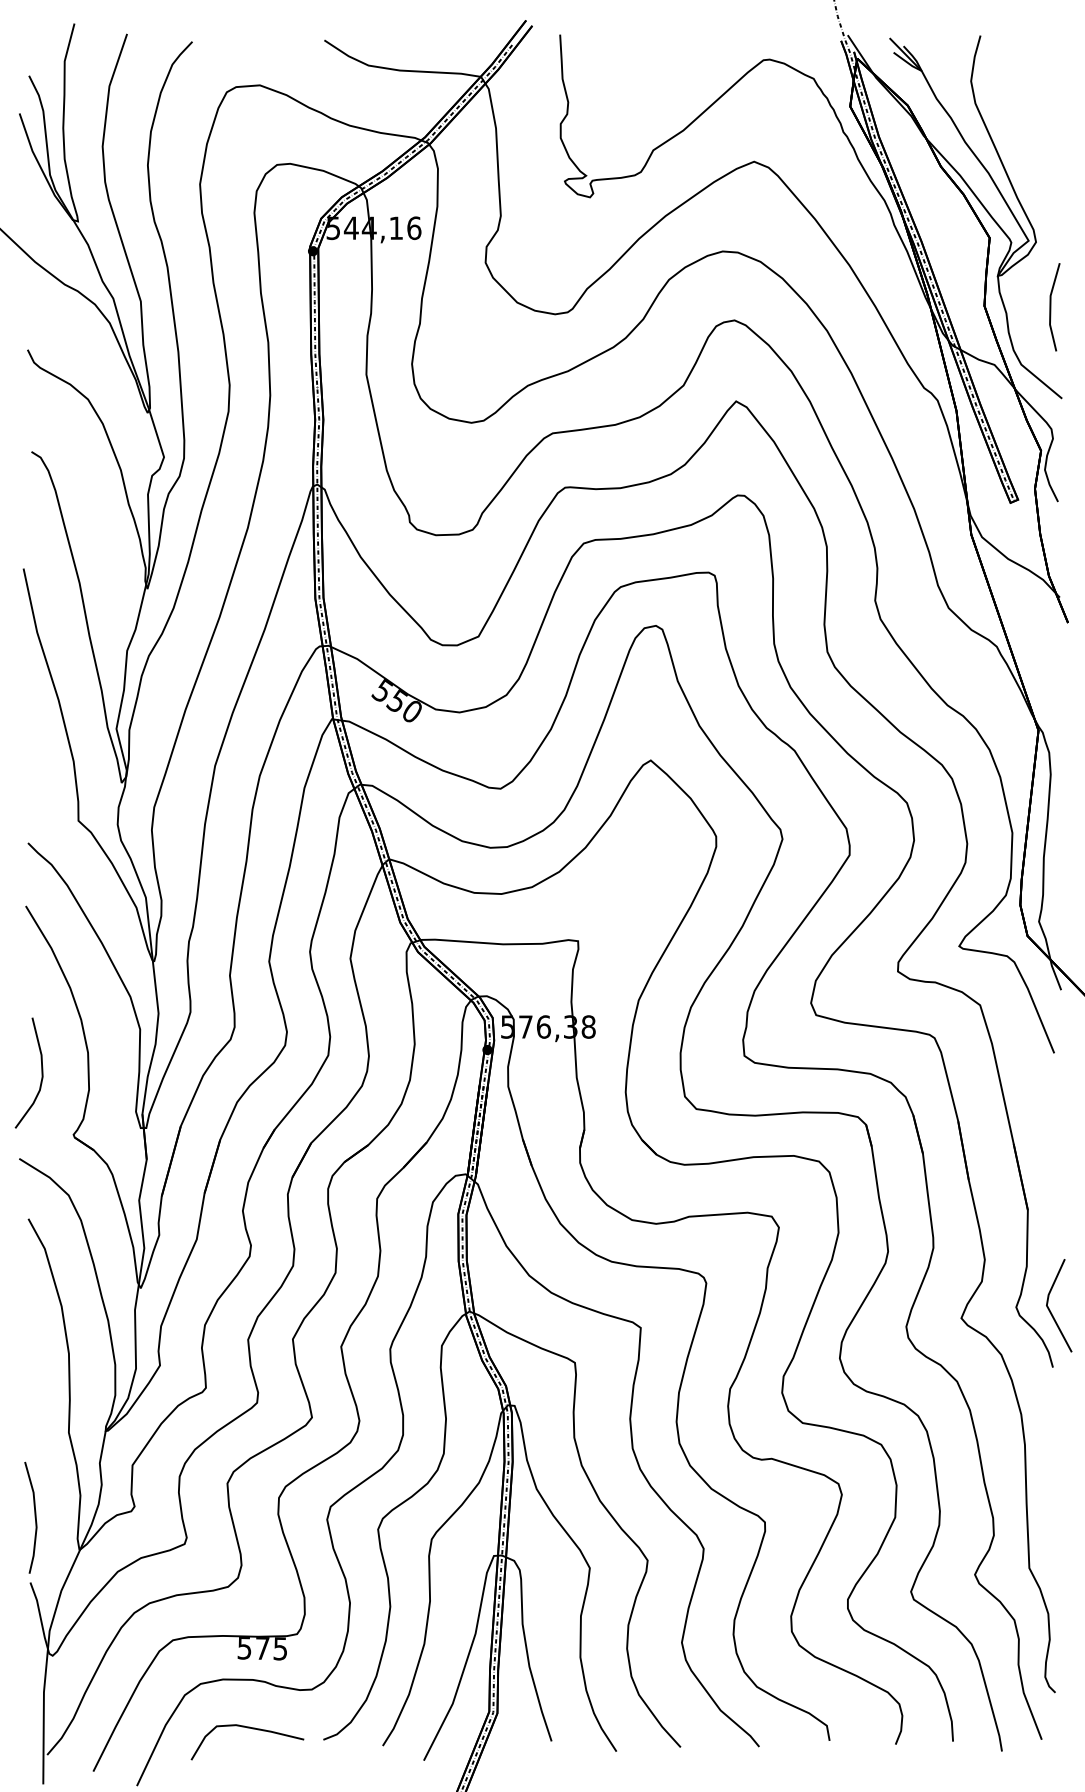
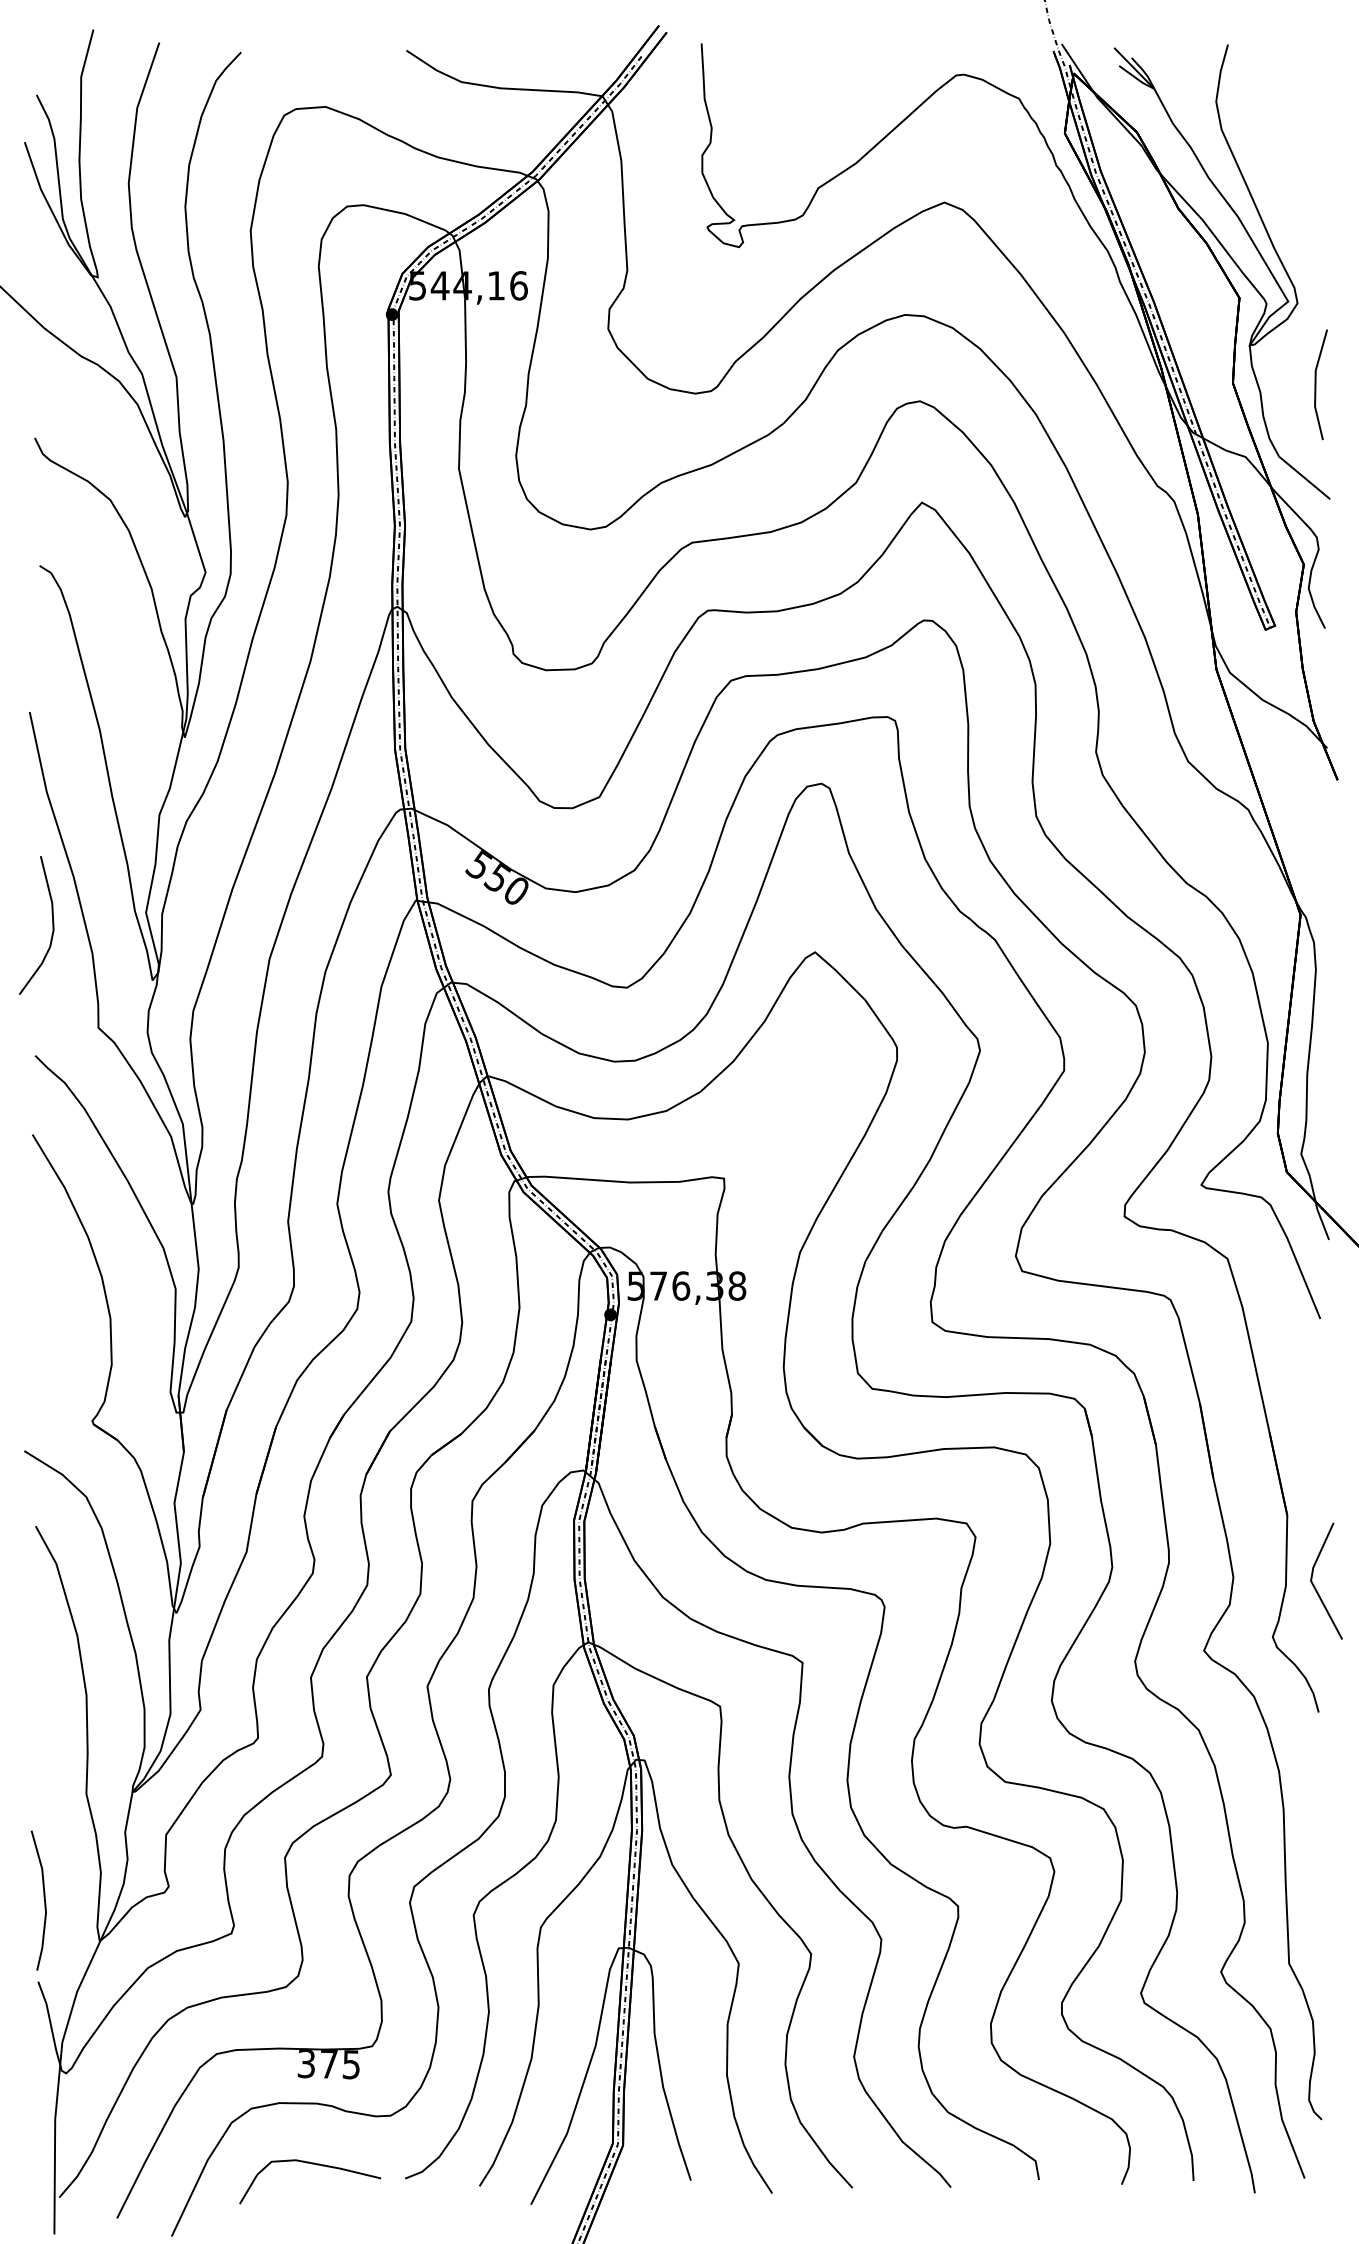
curve: (41, 1072) -> (52, 924), moved
line: (1051, 1311) -> (1316, 1588), moved
text: (244, 1648) -> (306, 2064), 575 -> 375

